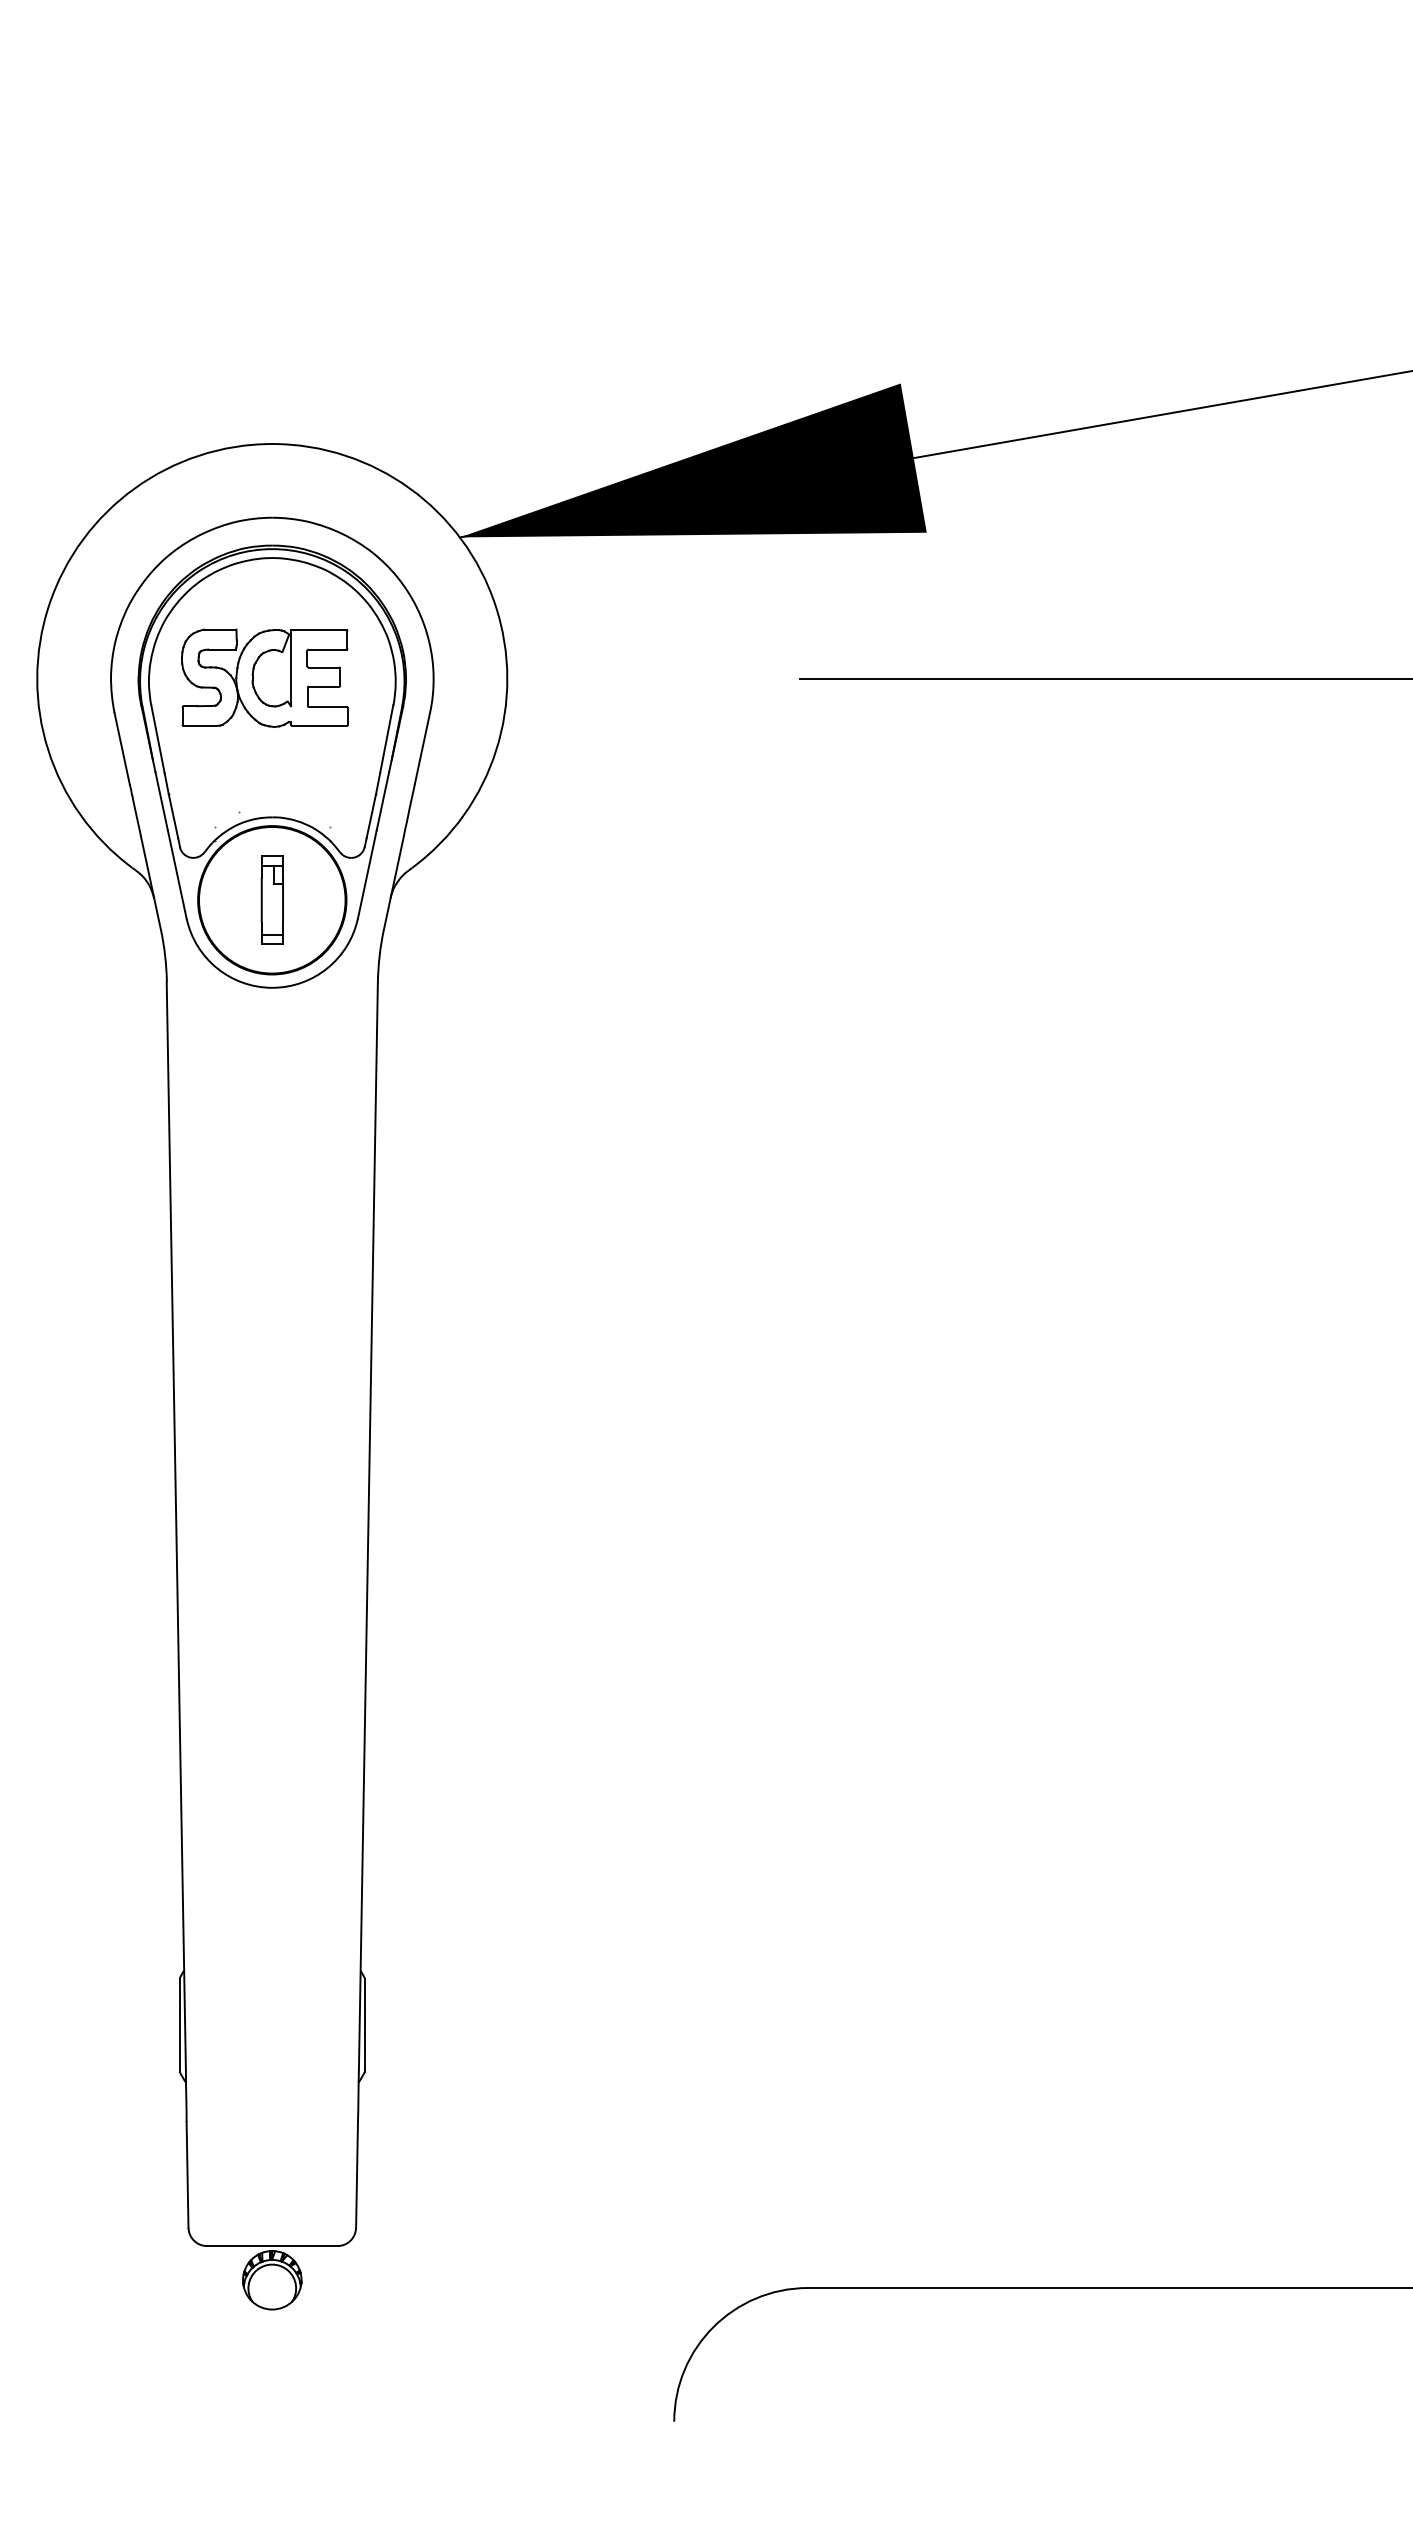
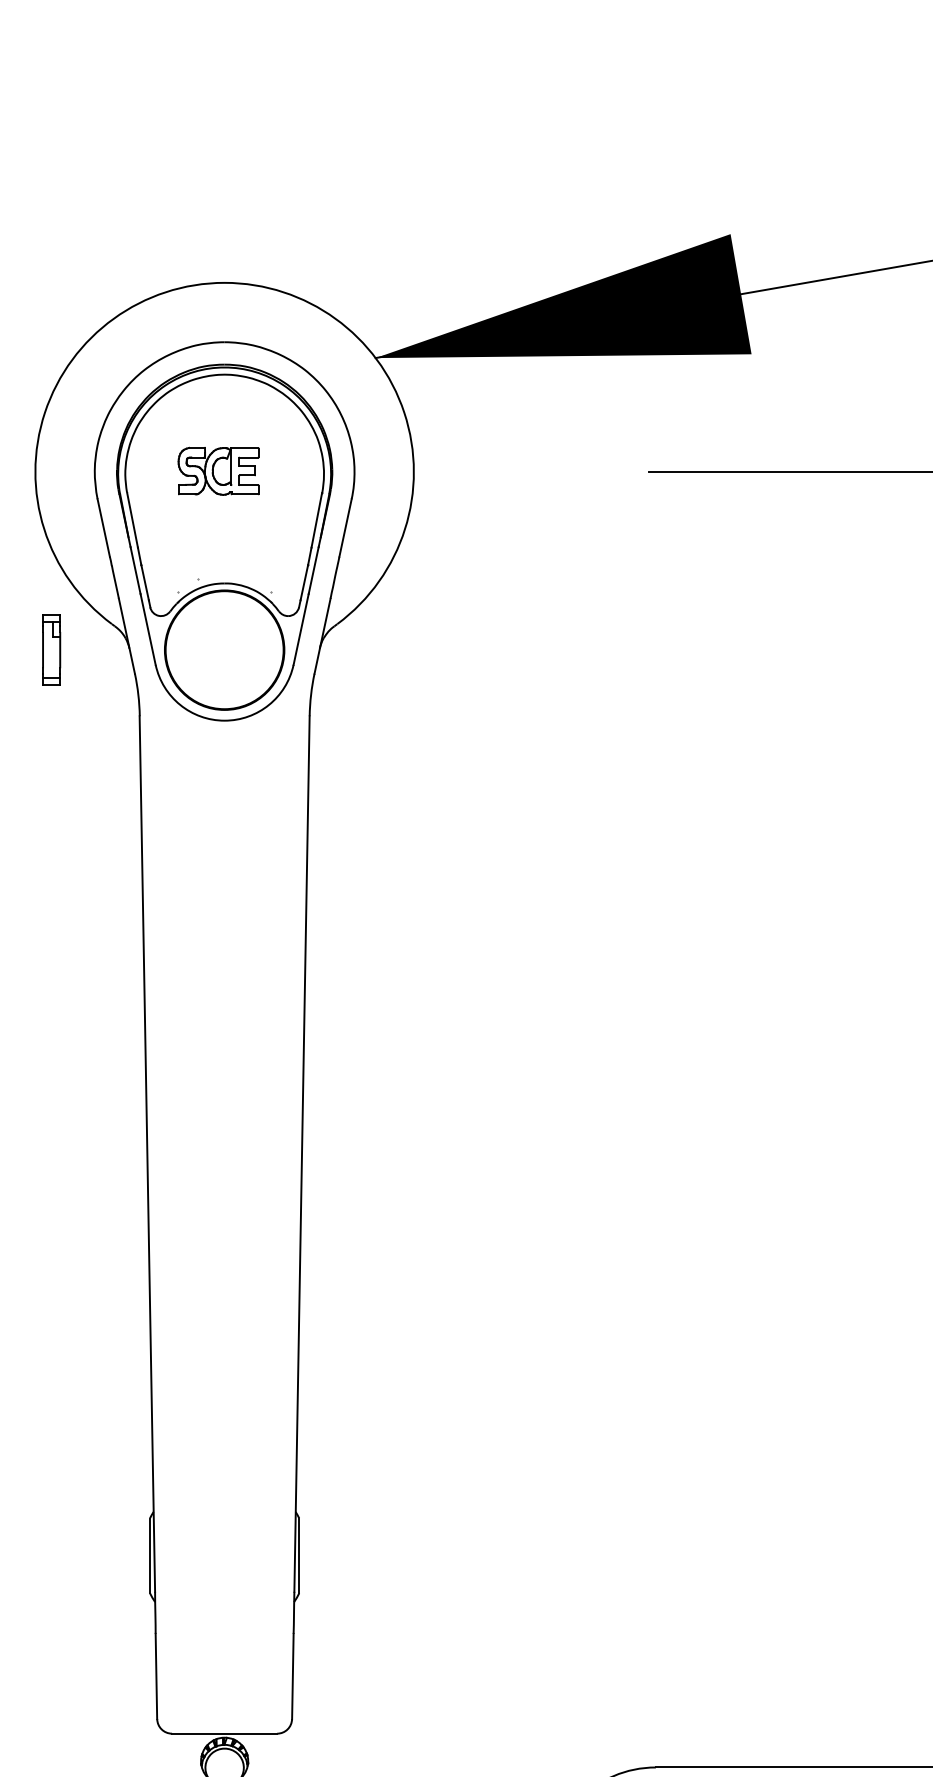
part: (264, 677) -> (218, 470), size x0.6
part: (271, 899) -> (50, 649), moved

